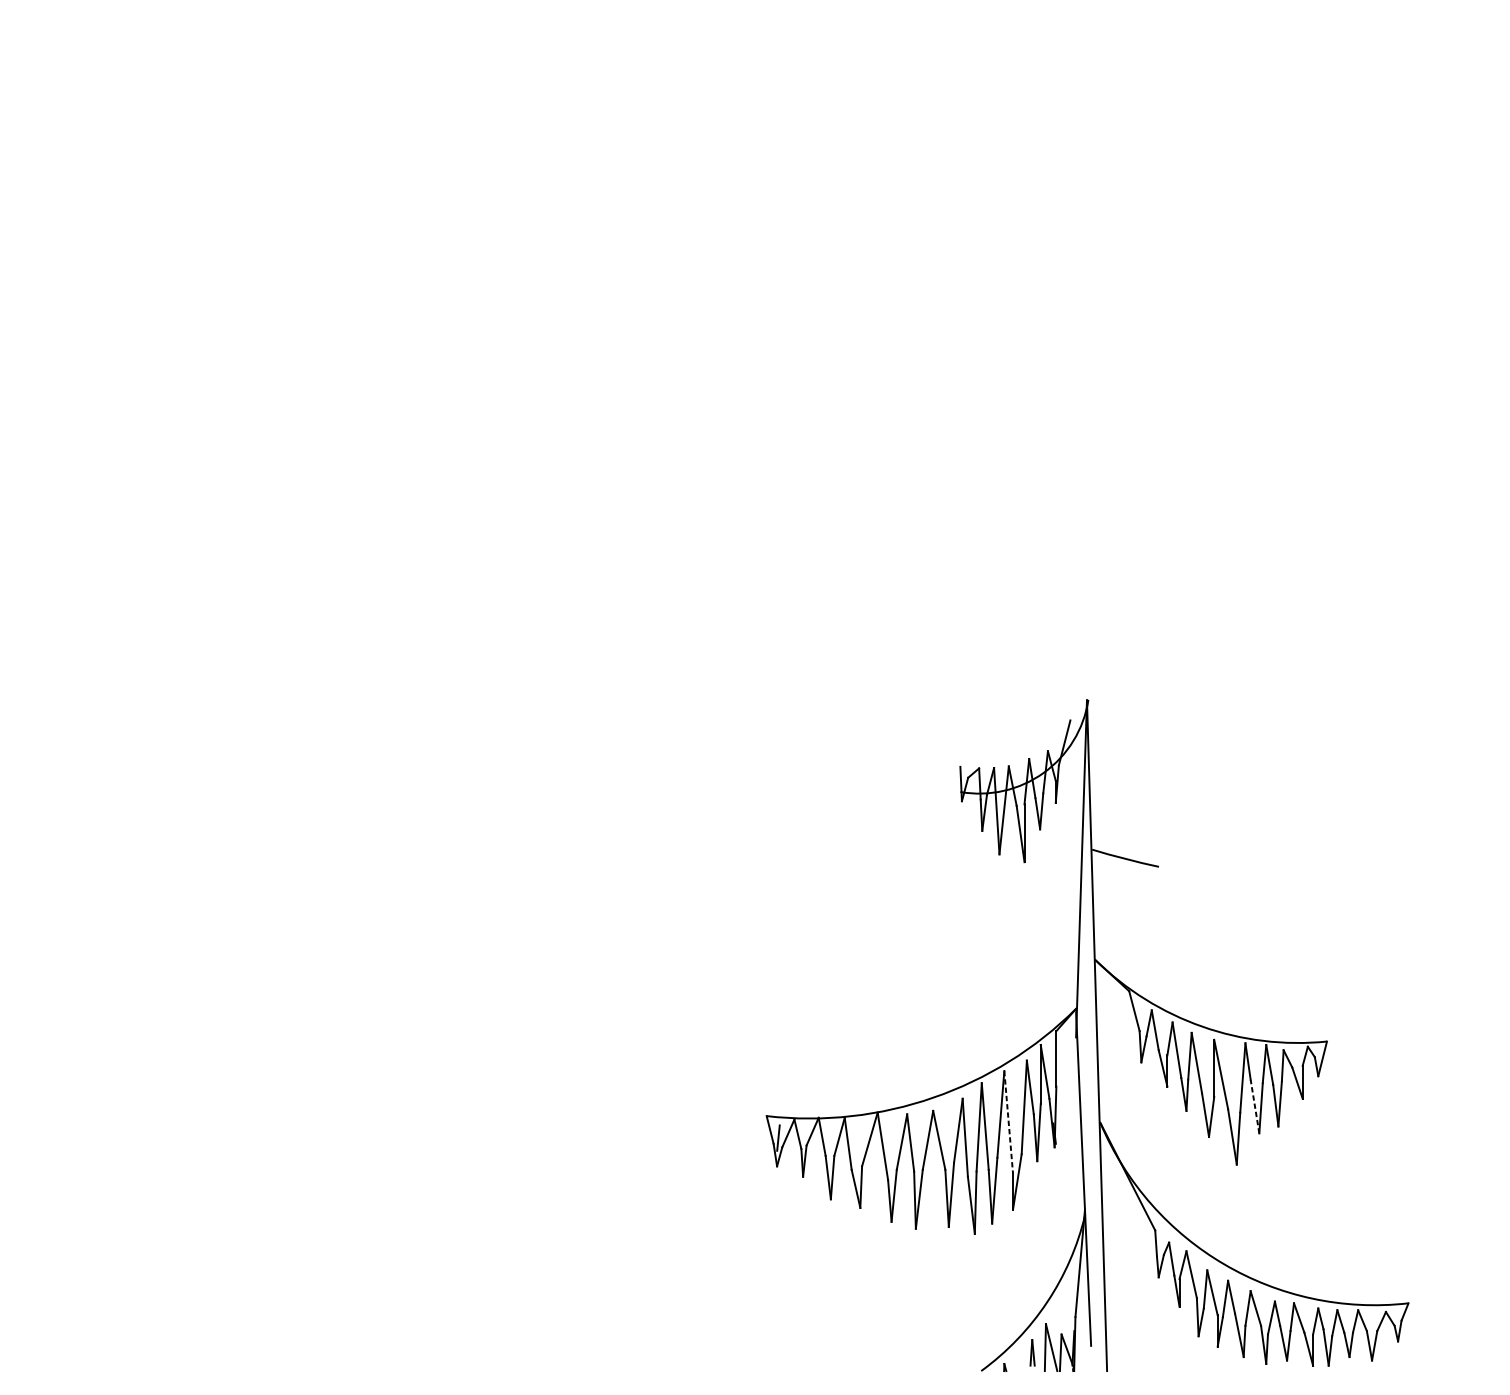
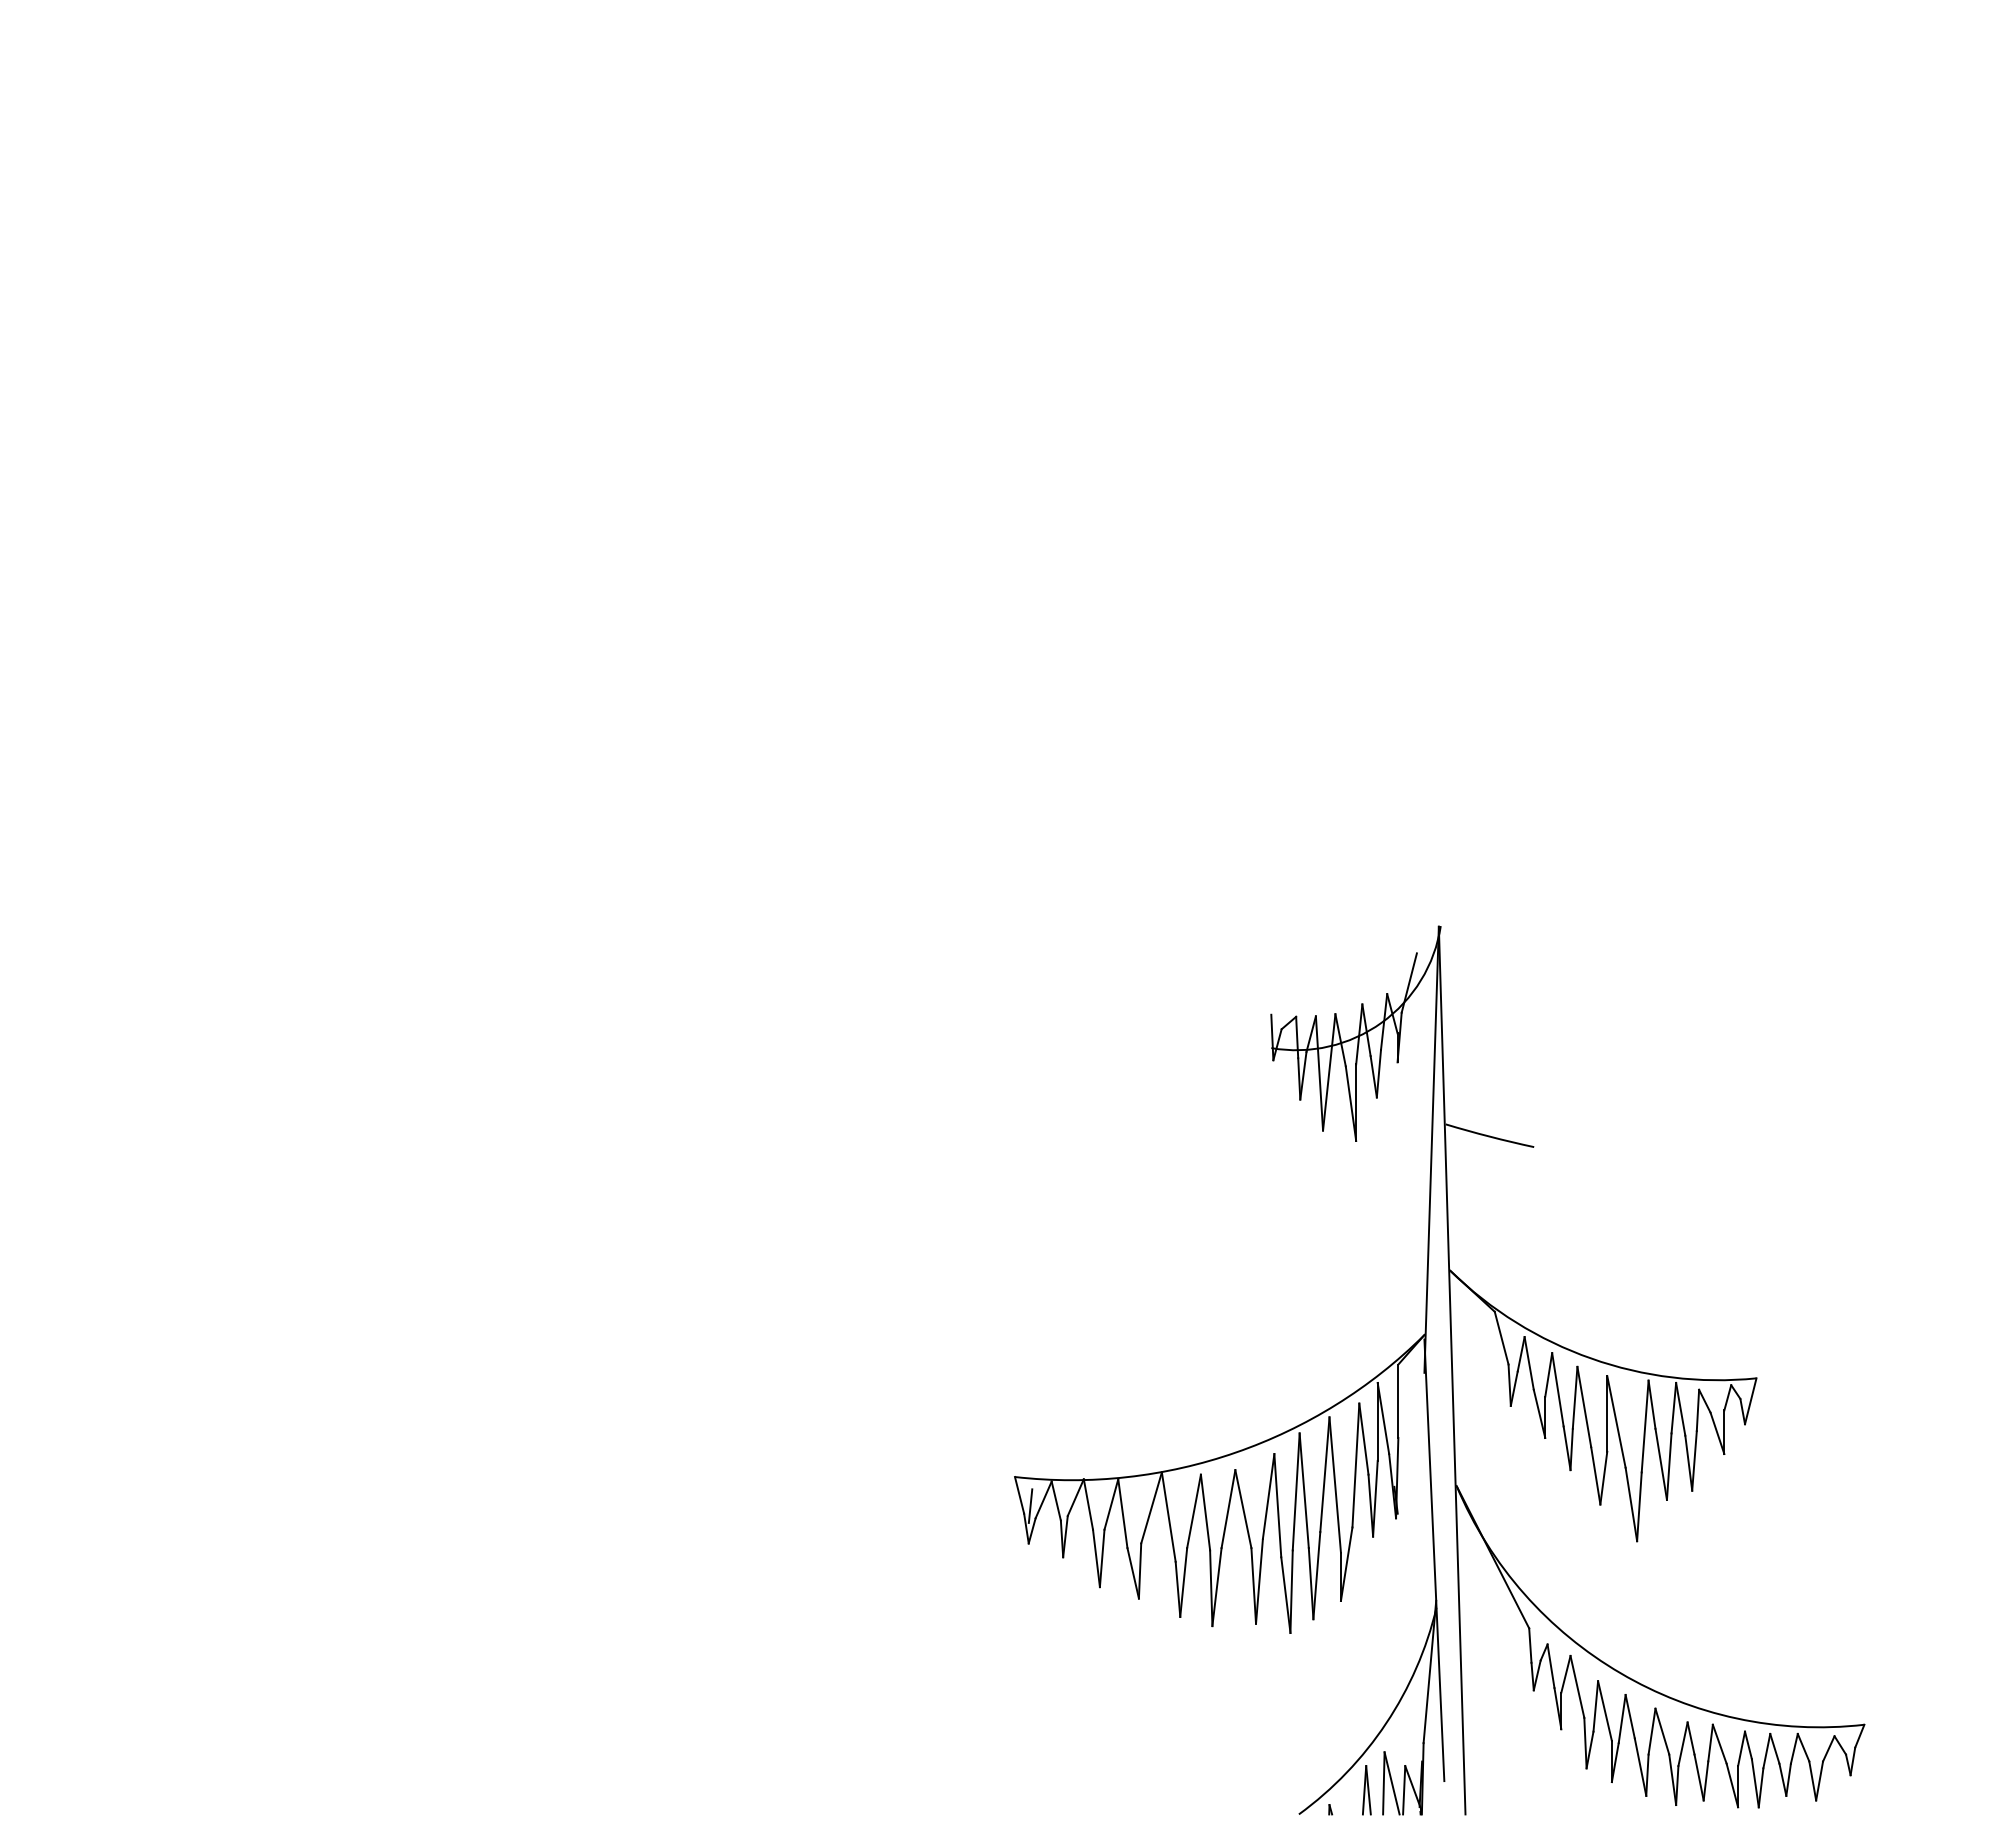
line: (1255, 1105) -> (1661, 1463), dashed -> solid
line: (1008, 1122) -> (1335, 1485), dashed -> solid
part: (1032, 1352) -> (1366, 1790), size x1.43

